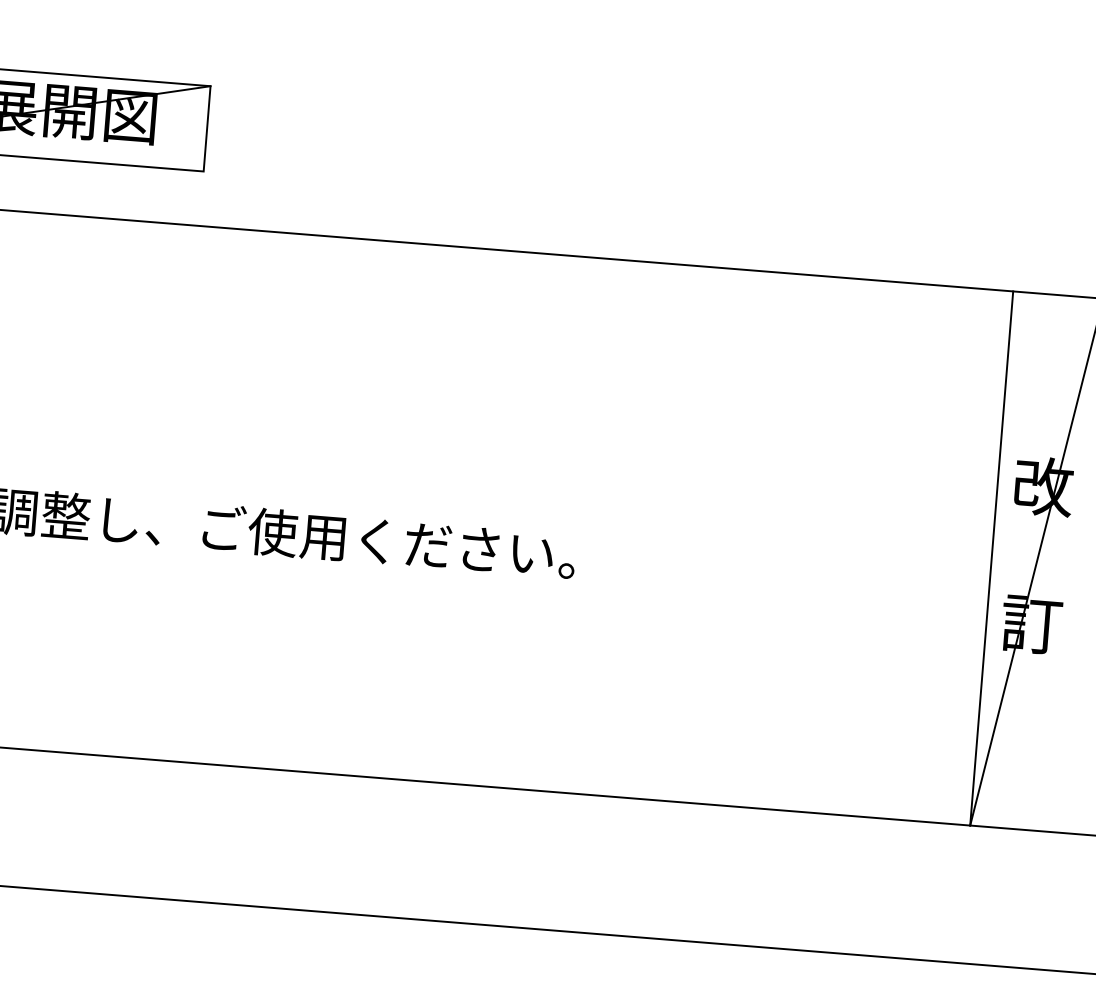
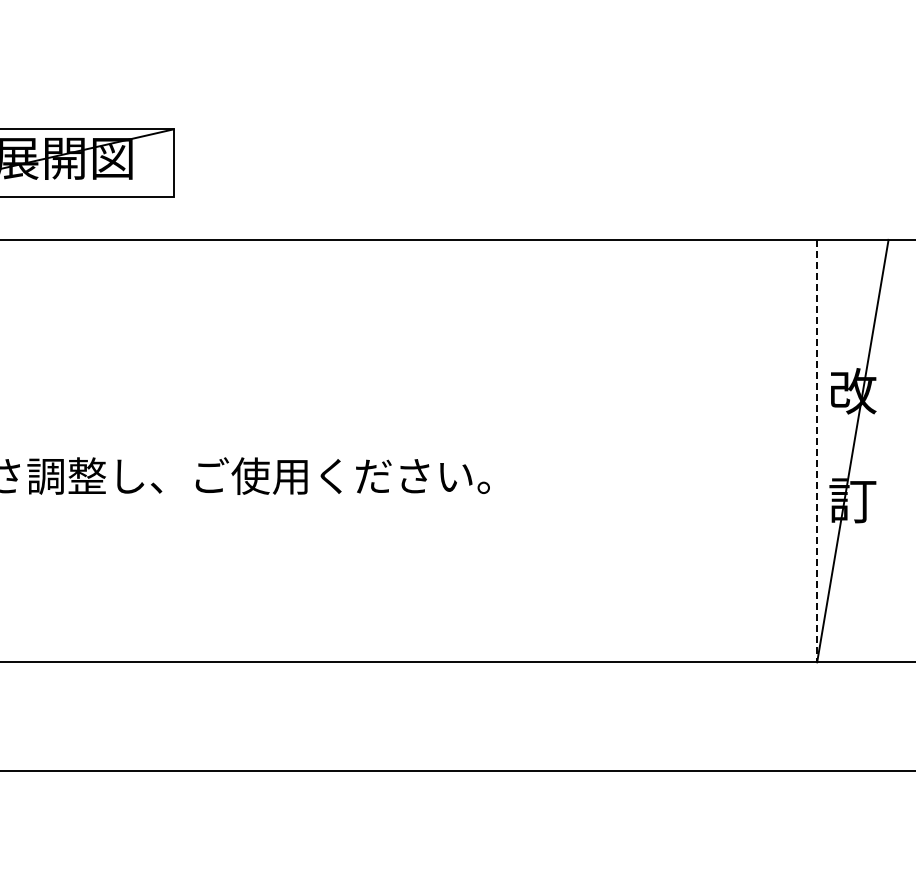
line: (992, 559) -> (817, 451), solid -> dashed

